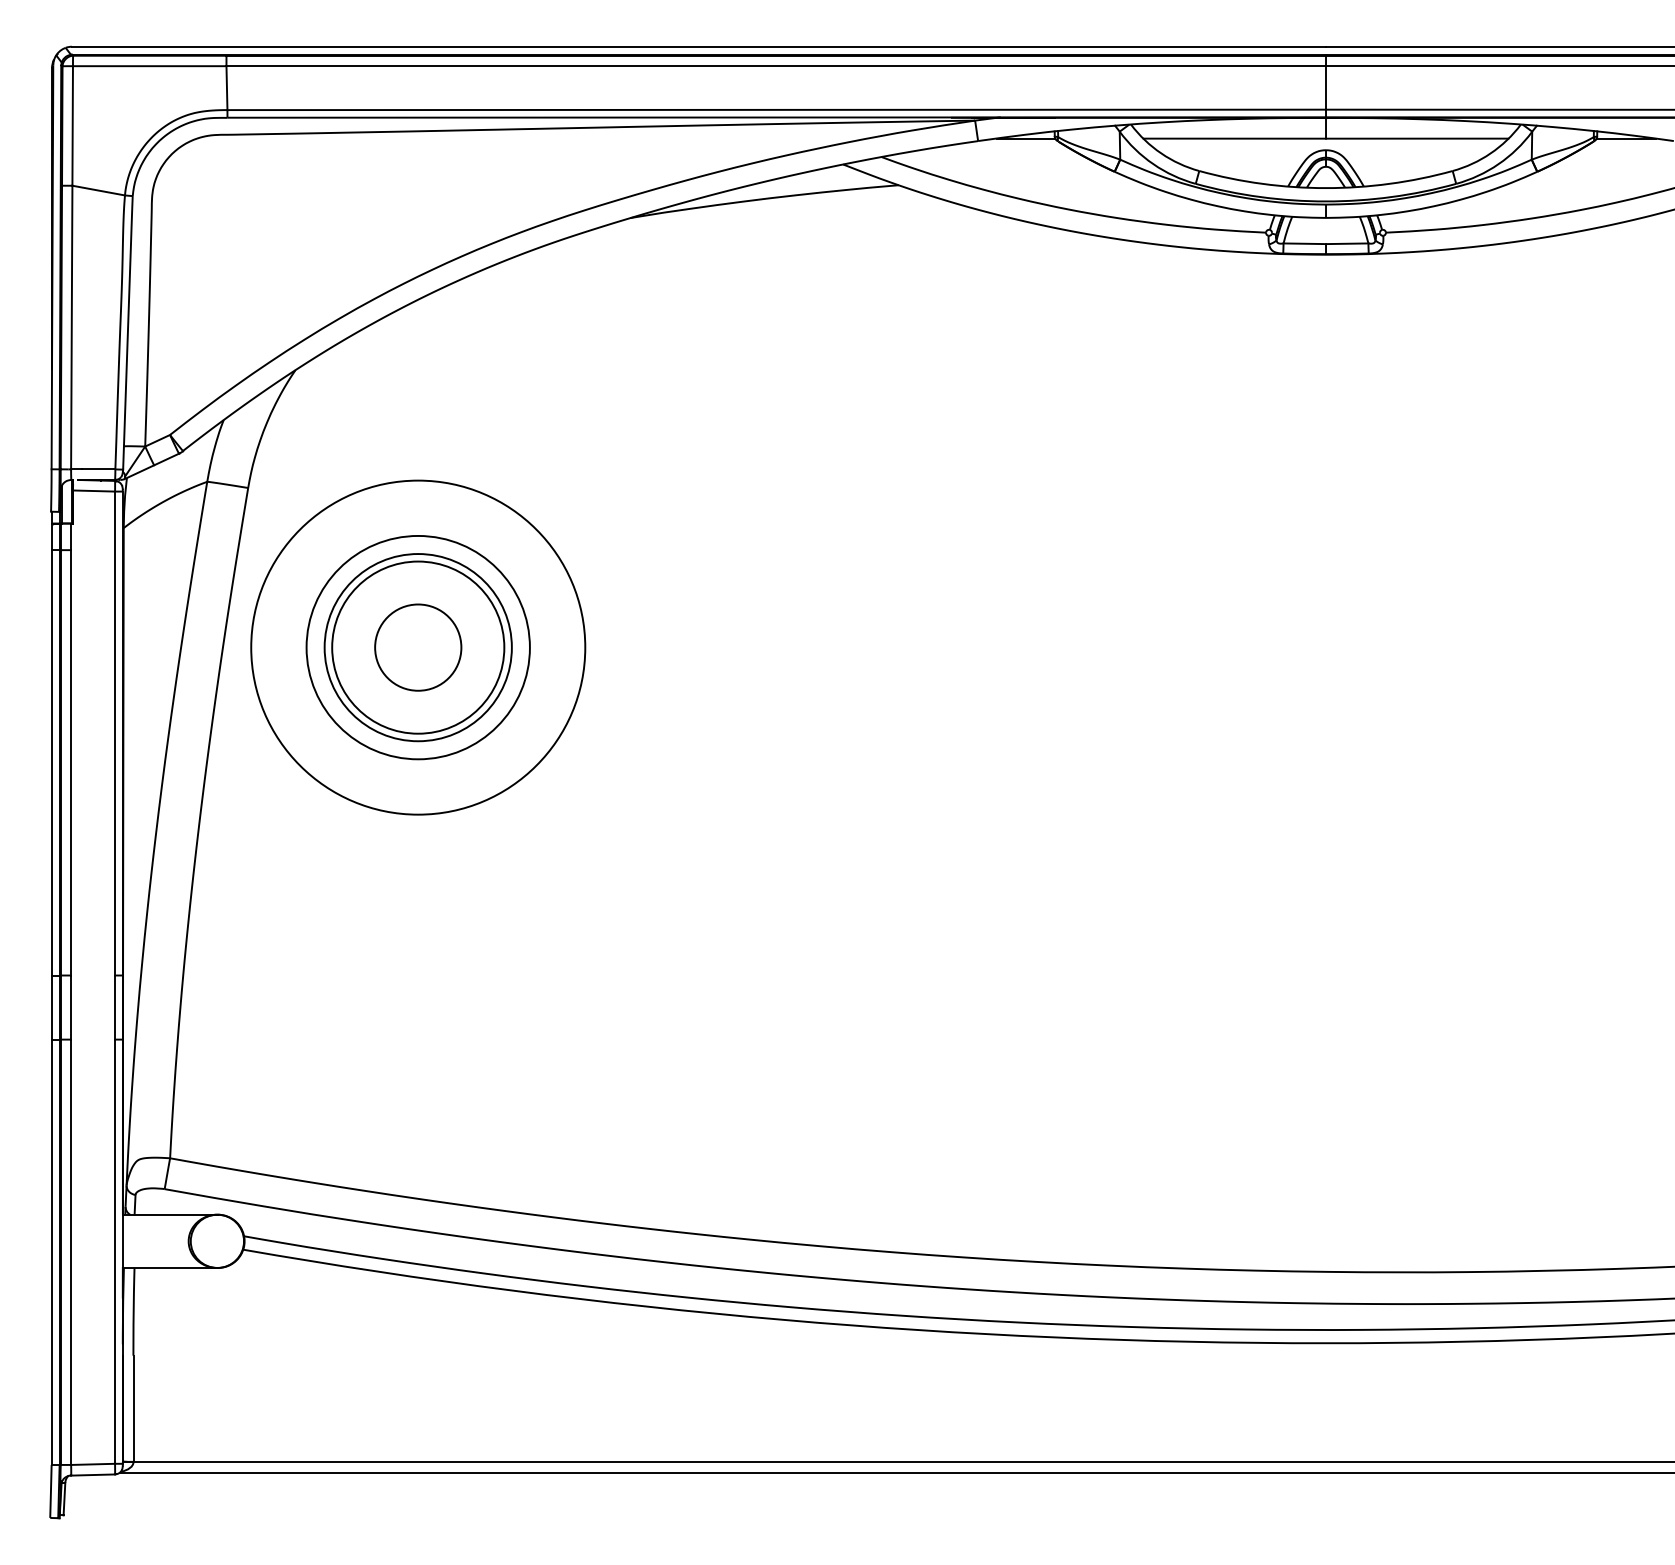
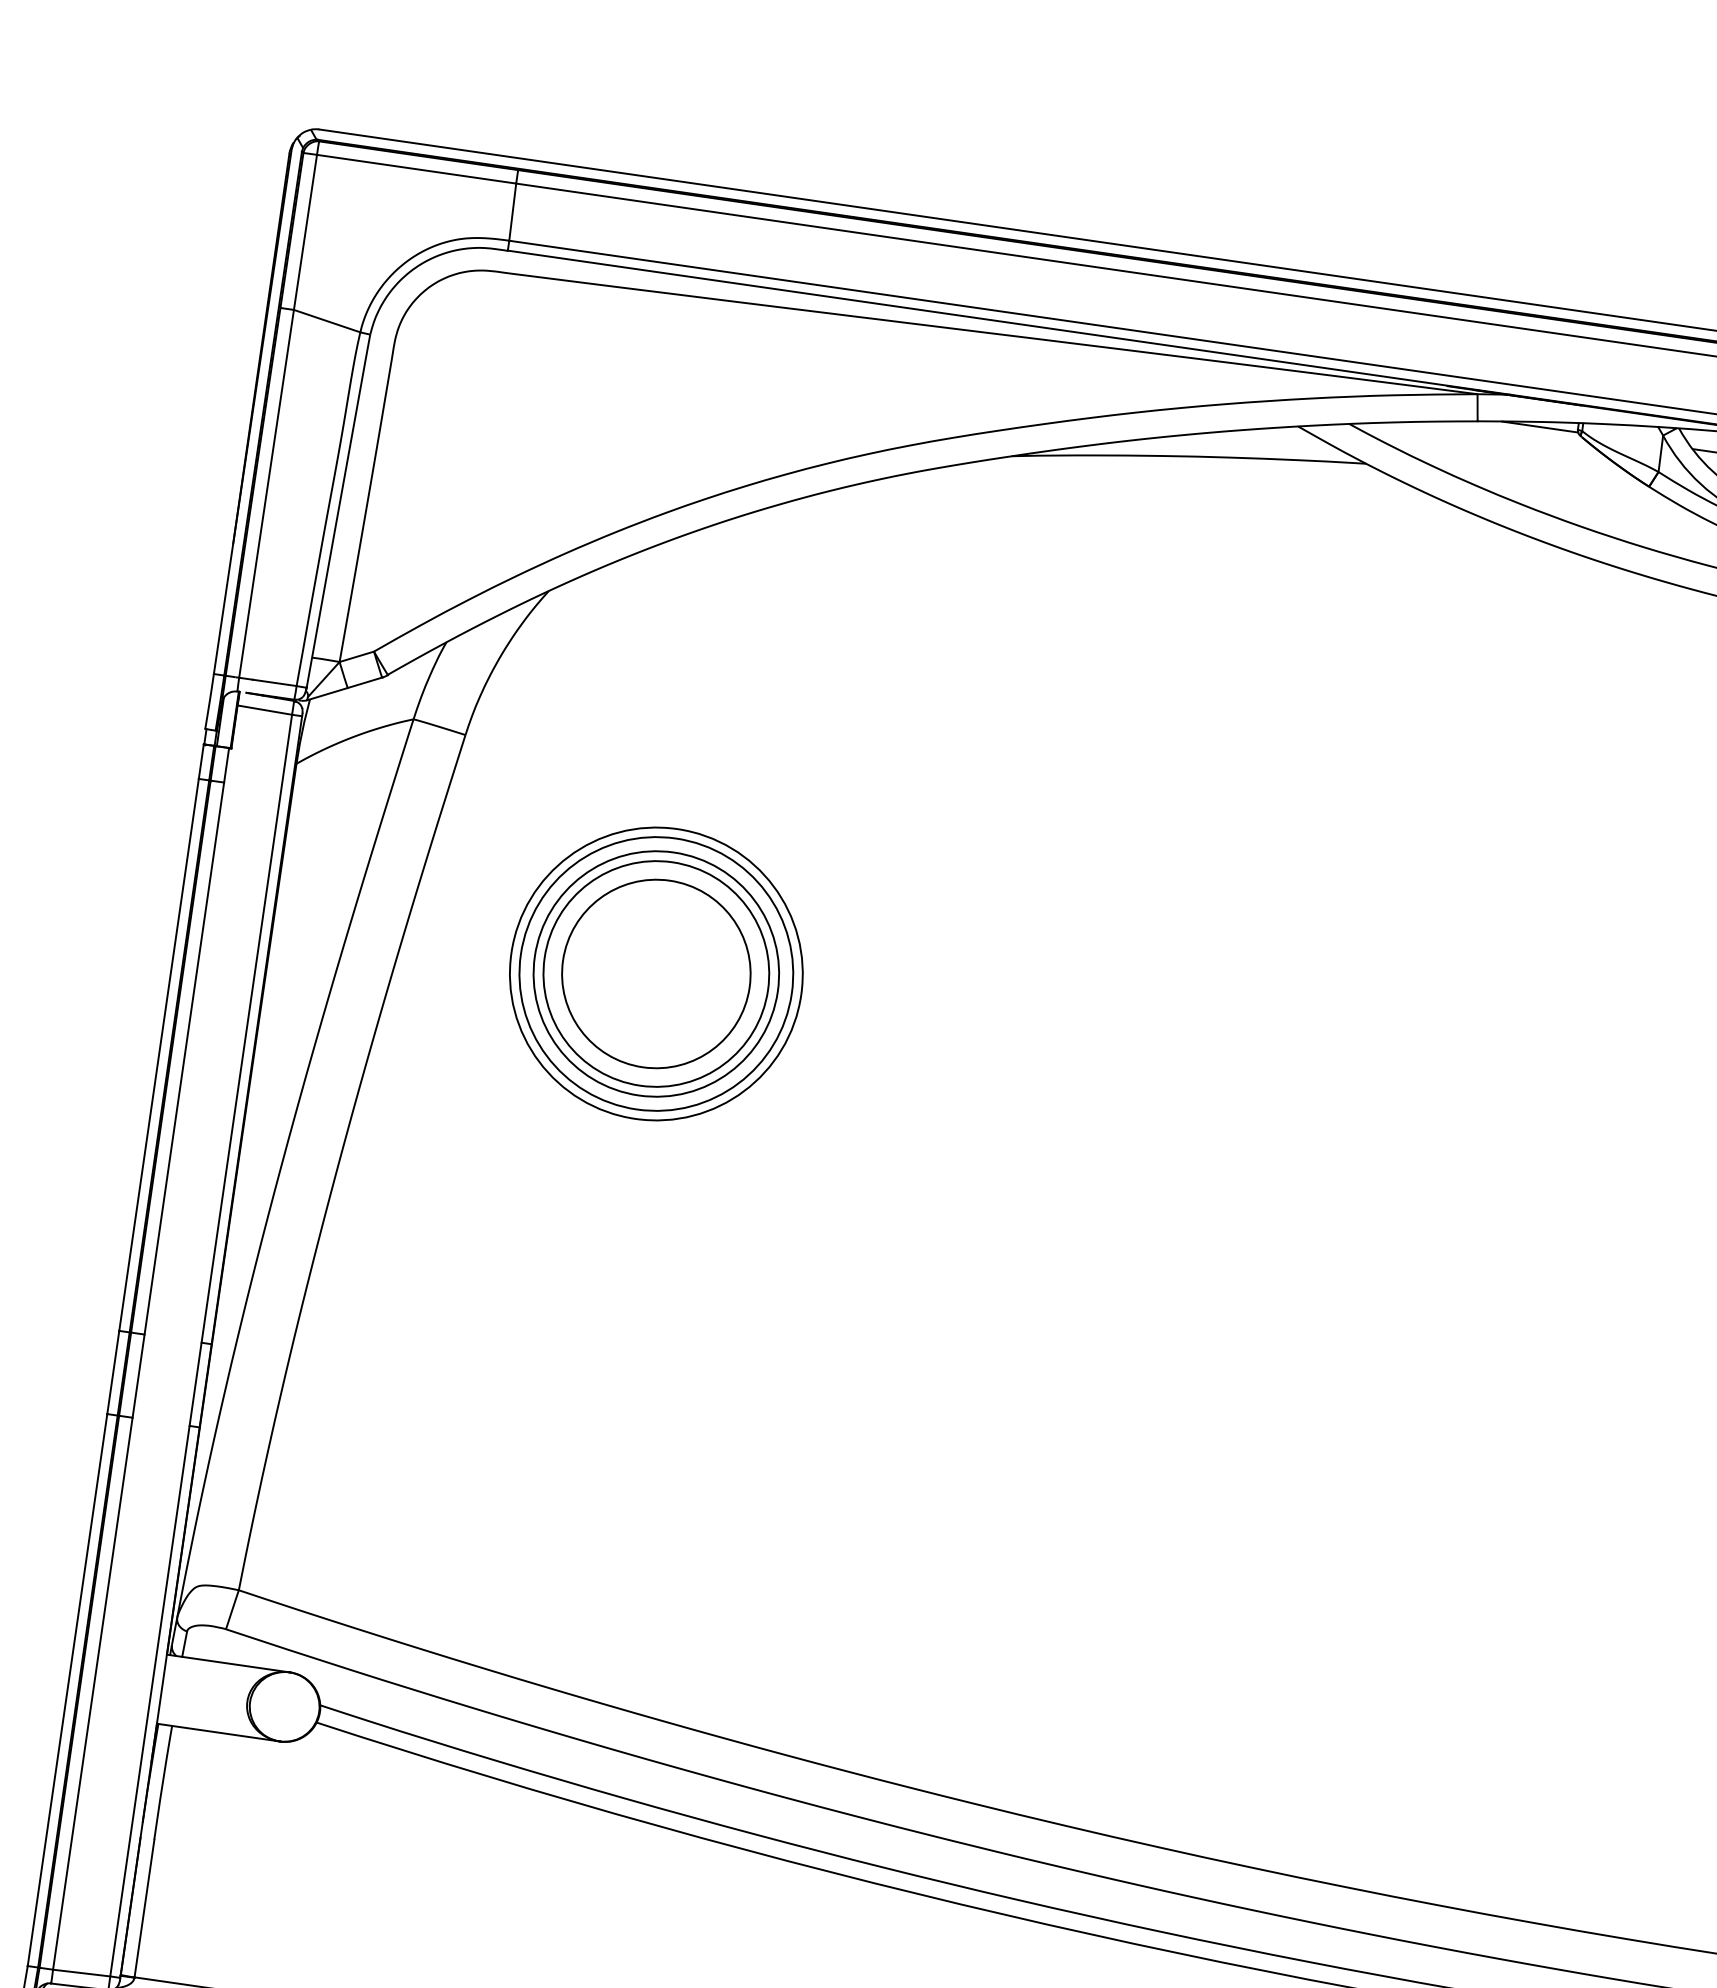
circle: (417, 647) -> (655, 973), size x0.62
circle: (418, 647) -> (656, 973), size x1.67

